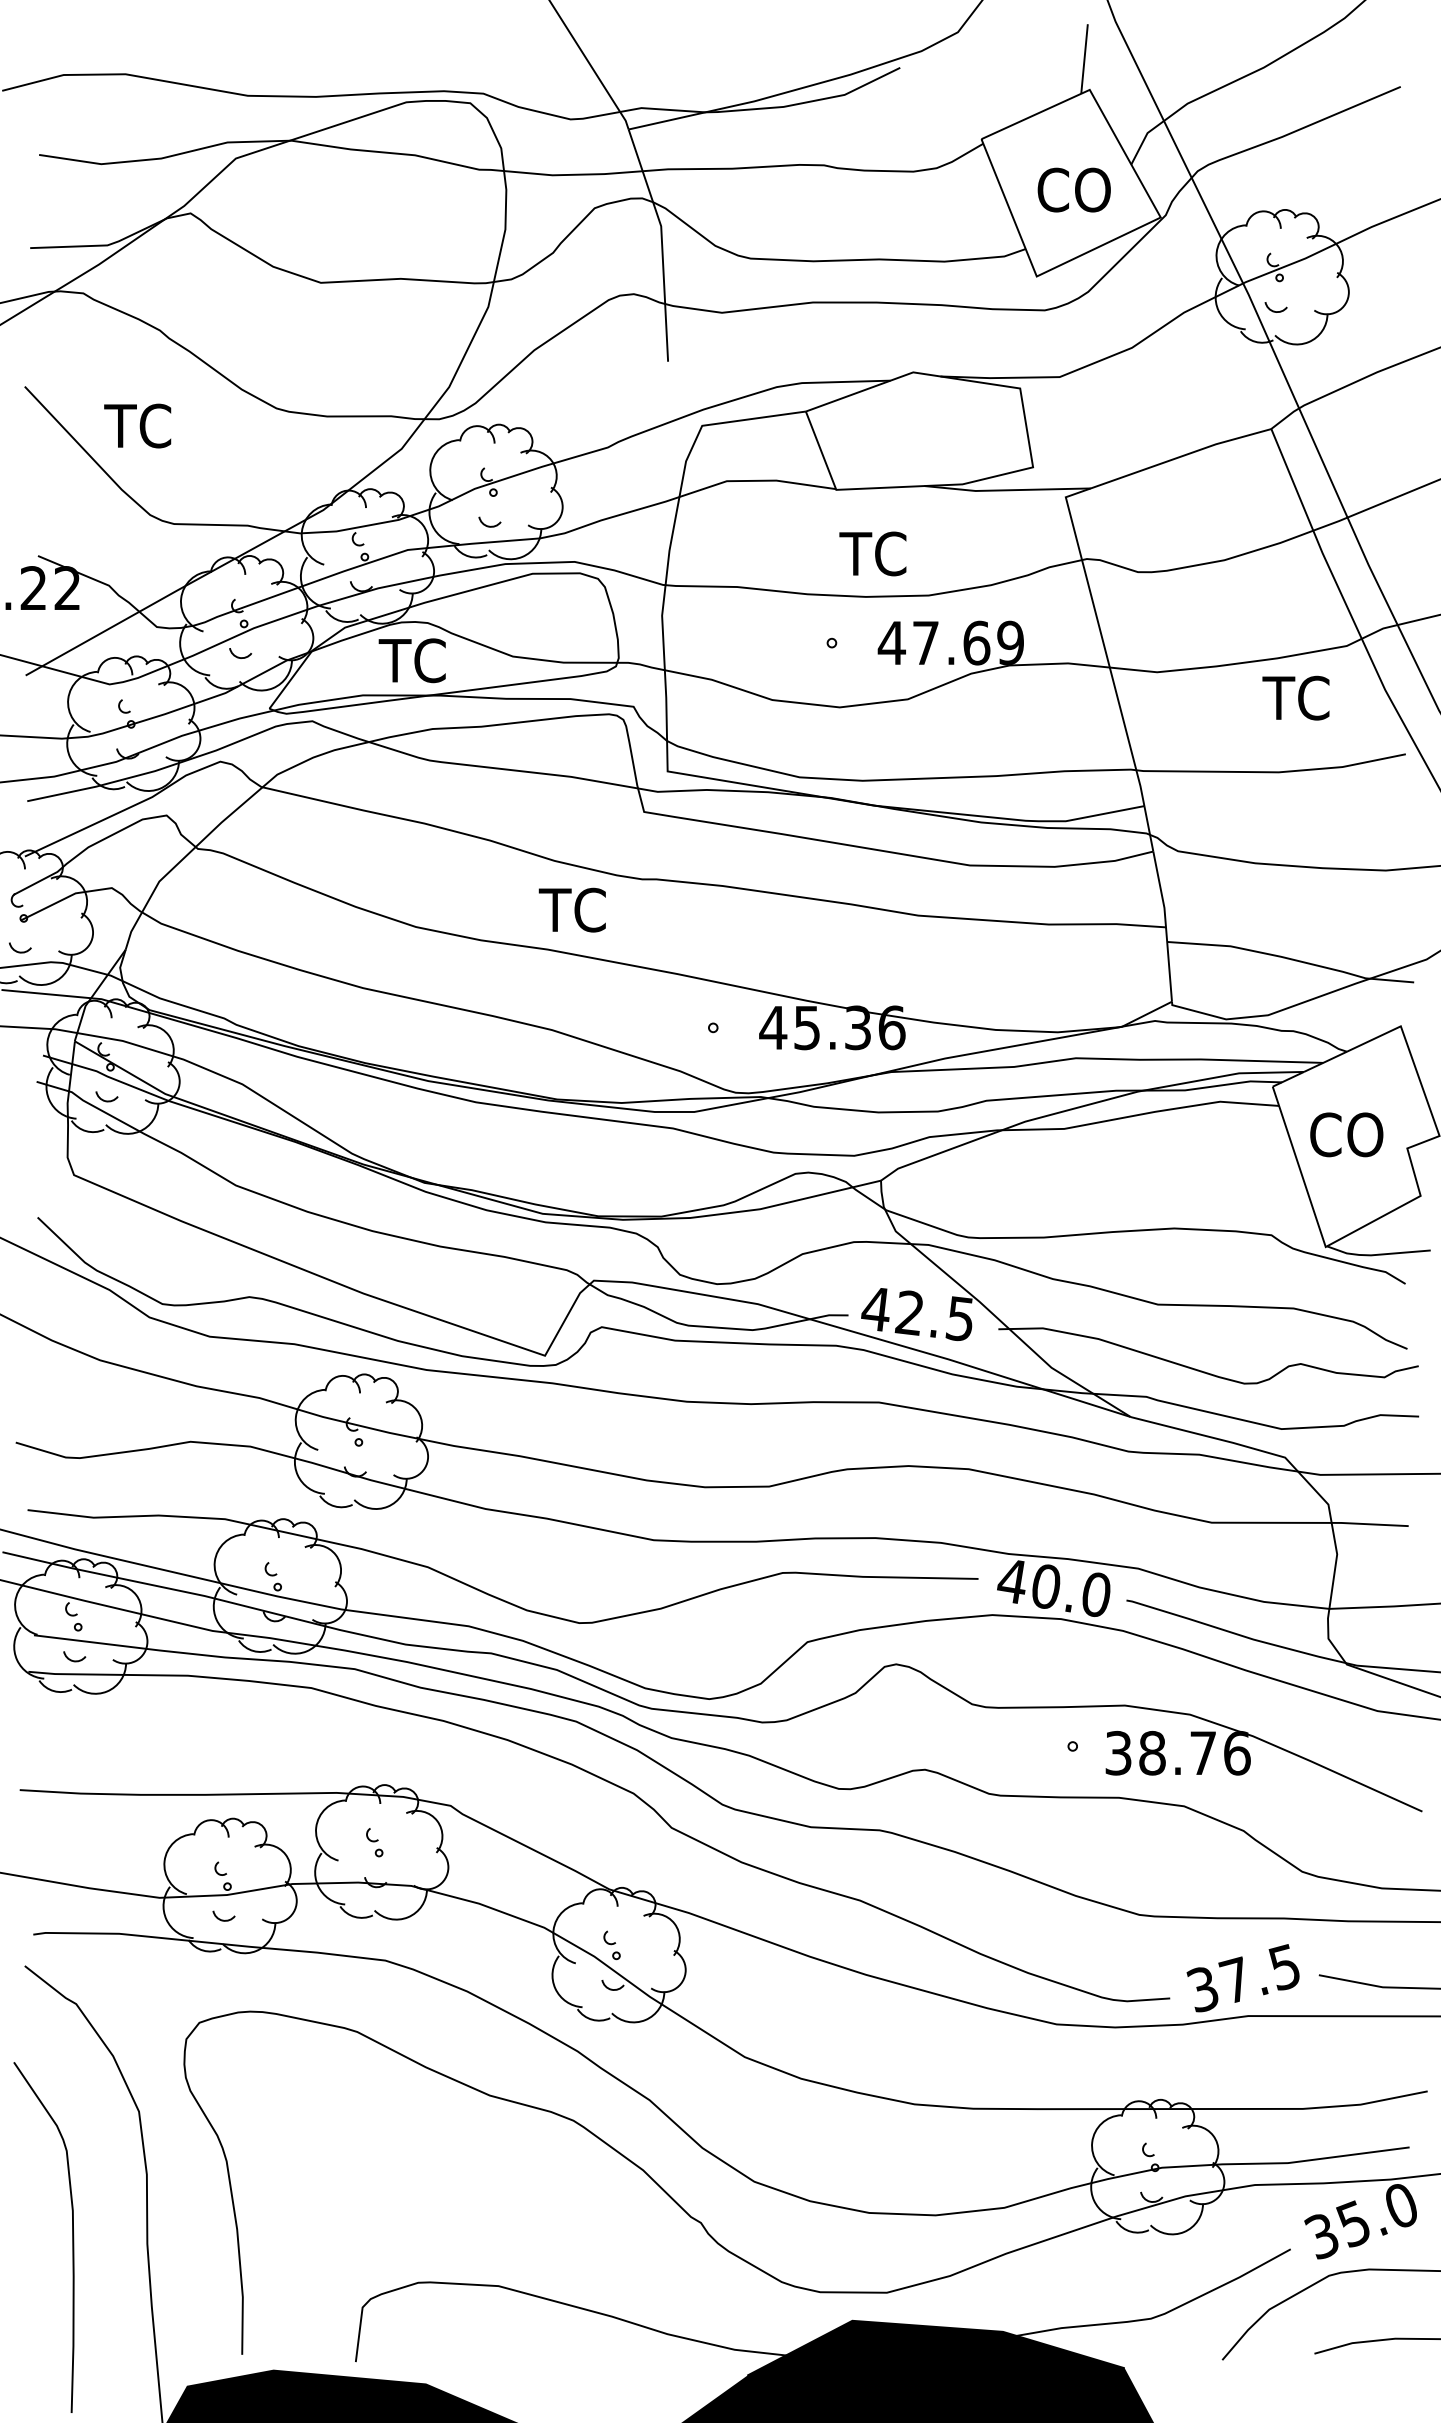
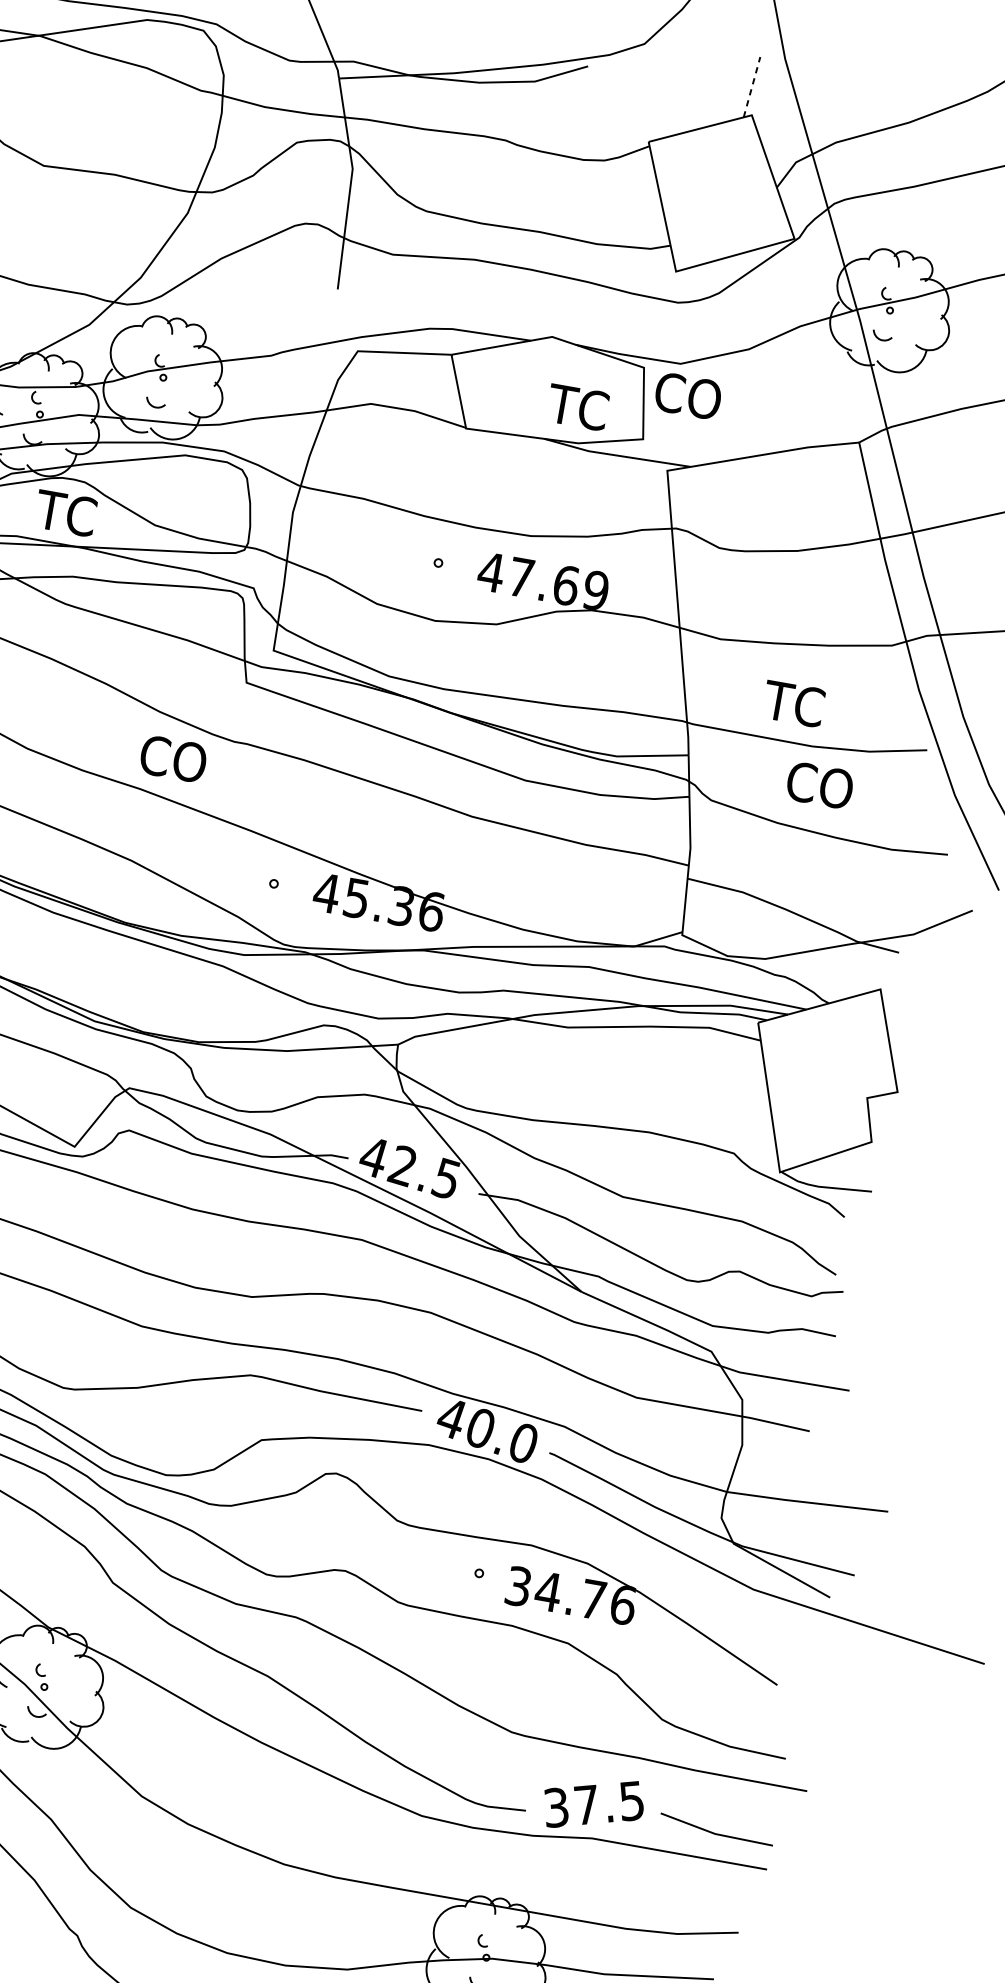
line: (1084, 58) -> (752, 86), solid -> dashed
text: (1073, 189) -> (687, 395), moved
text: (872, 553) -> (577, 406), moved
text: (1295, 697) -> (793, 703), moved
text: (576, 909) -> (171, 758), TC -> CO
text: (1346, 1134) -> (819, 785), moved
text: (1152, 1752) -> (548, 1591), 38.76 -> 34.76

